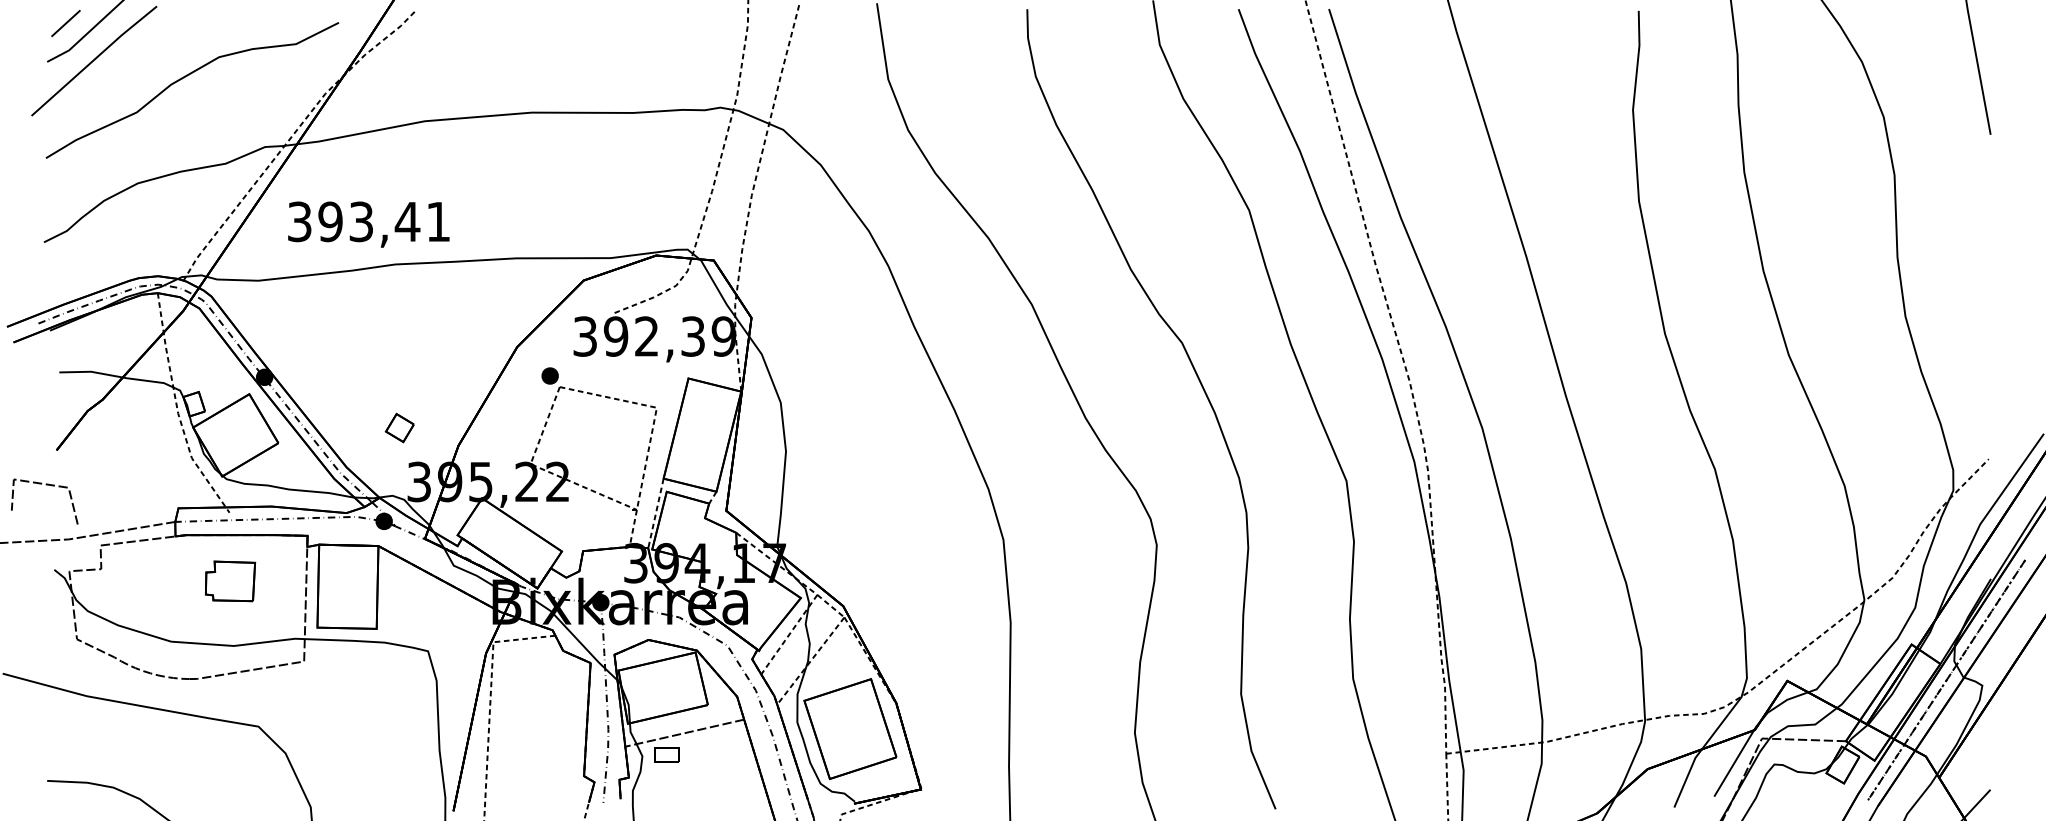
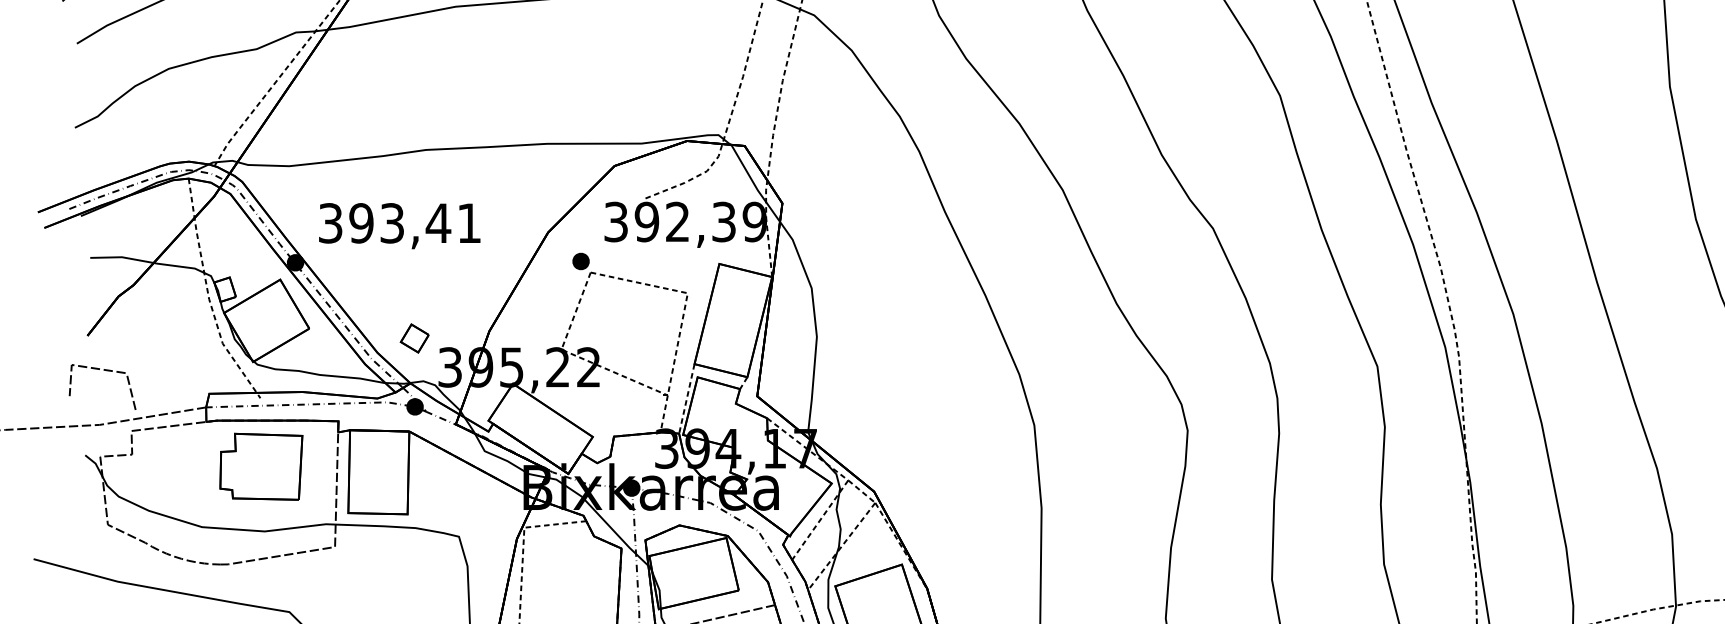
text: (368, 224) -> (399, 225), moved
part: (399, 427) -> (414, 337), moved
line: (46, 485) -> (104, 370), moved
part: (230, 581) -> (261, 466), size x1.67

